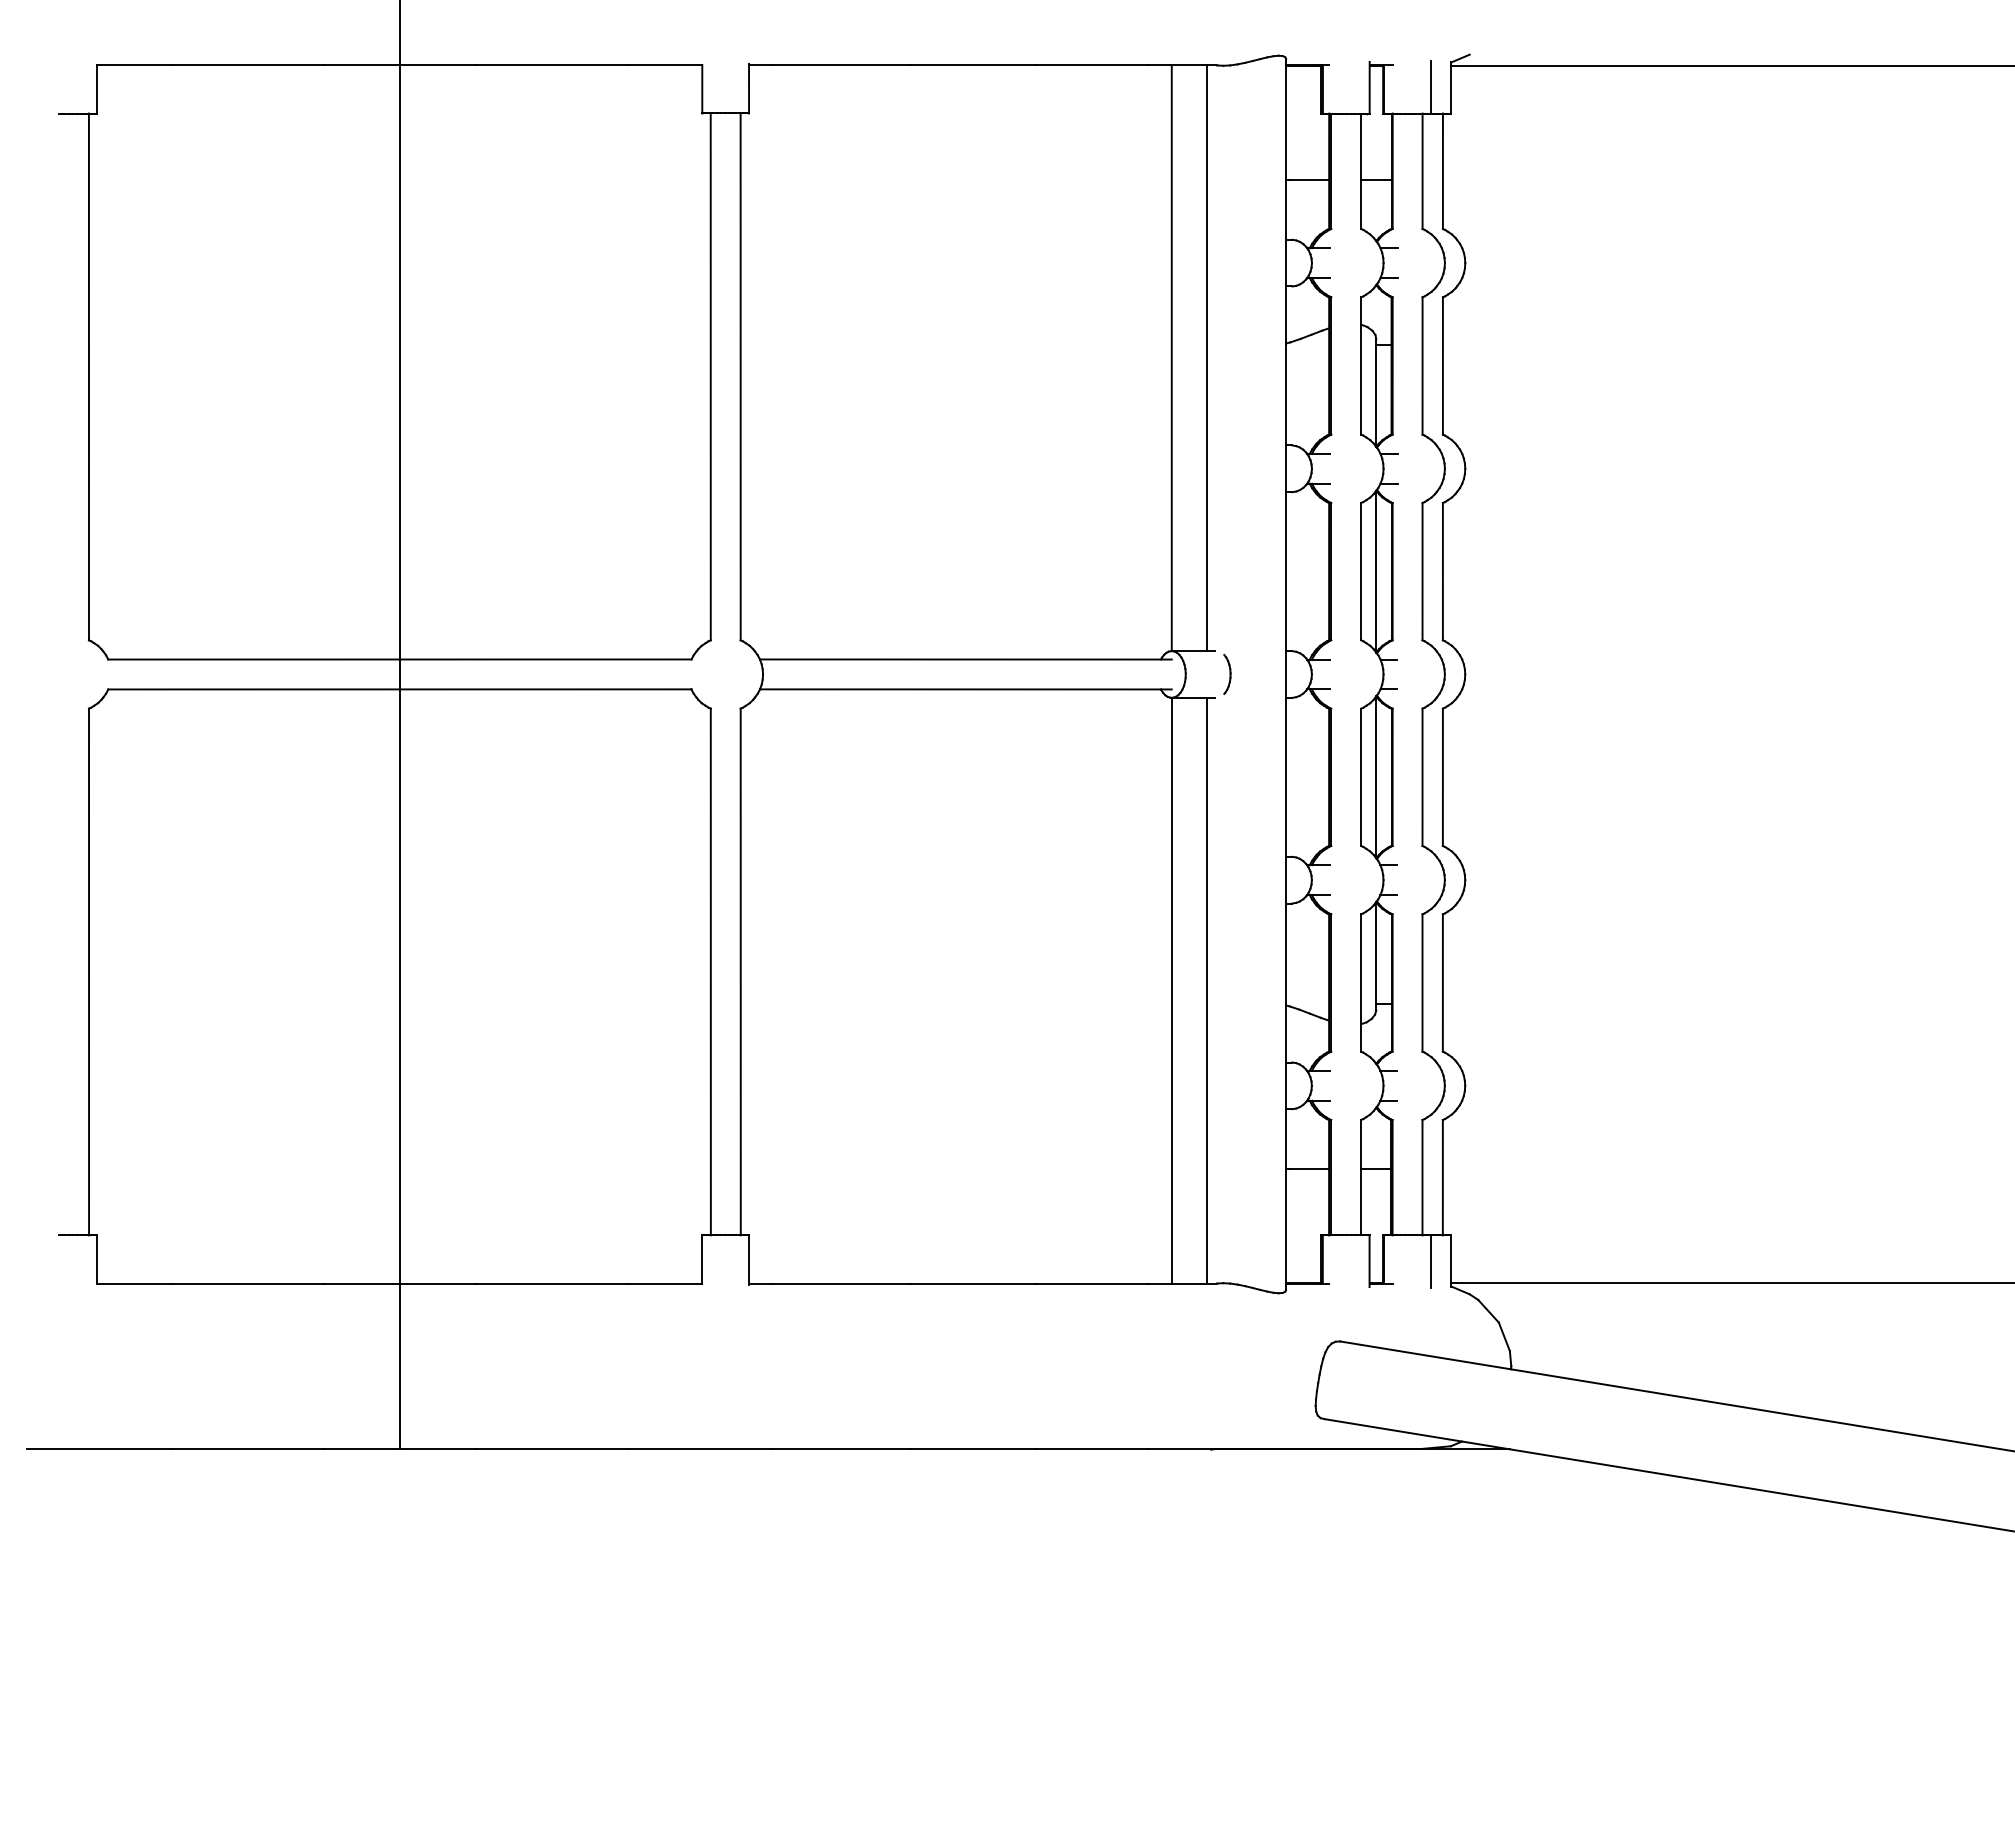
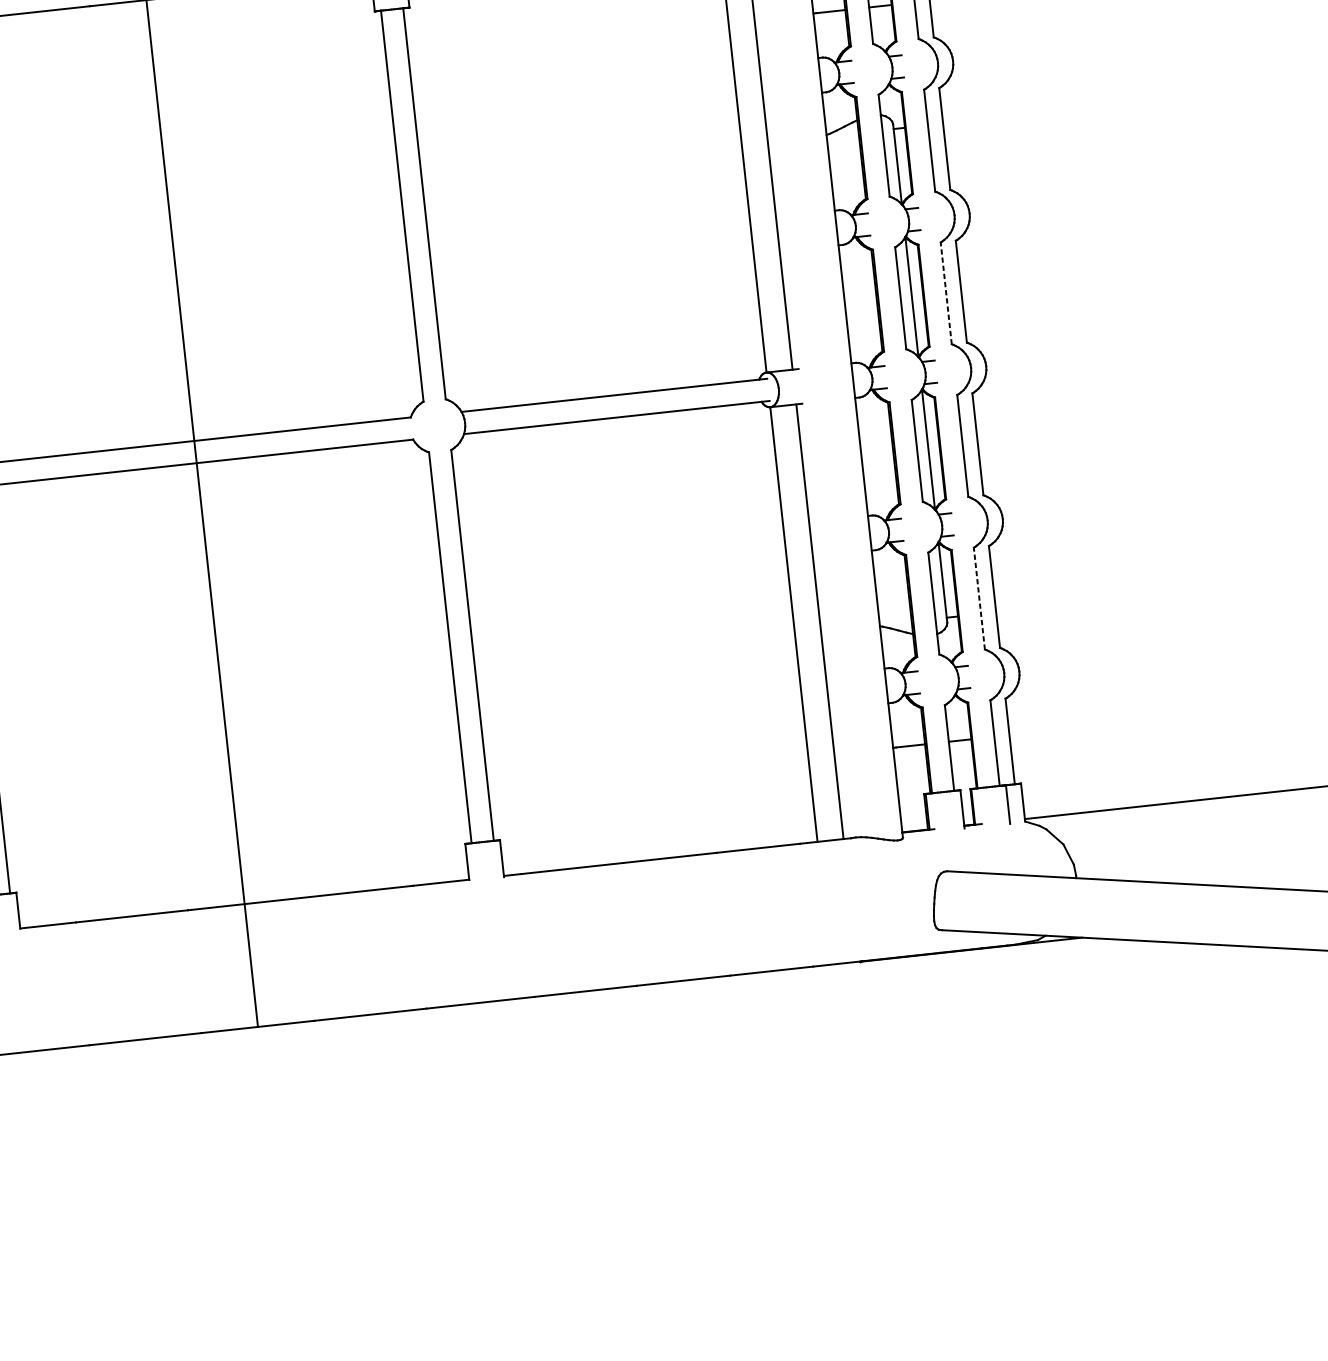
line: (1422, 571) -> (946, 293), solid -> dashed
part: (1227, 674) -> (809, 385), removed
line: (1422, 983) -> (979, 598), solid -> dashed

